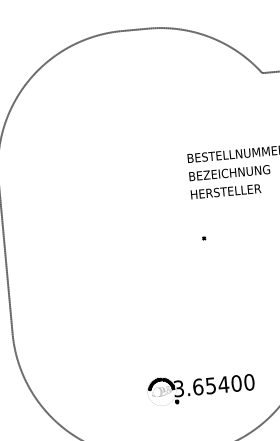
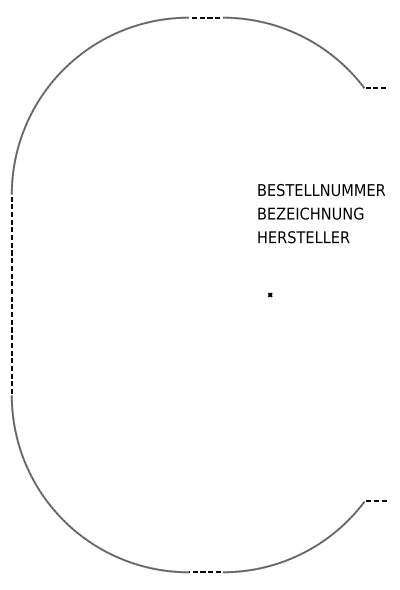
part: (200, 387) -> (248, 487), removed

